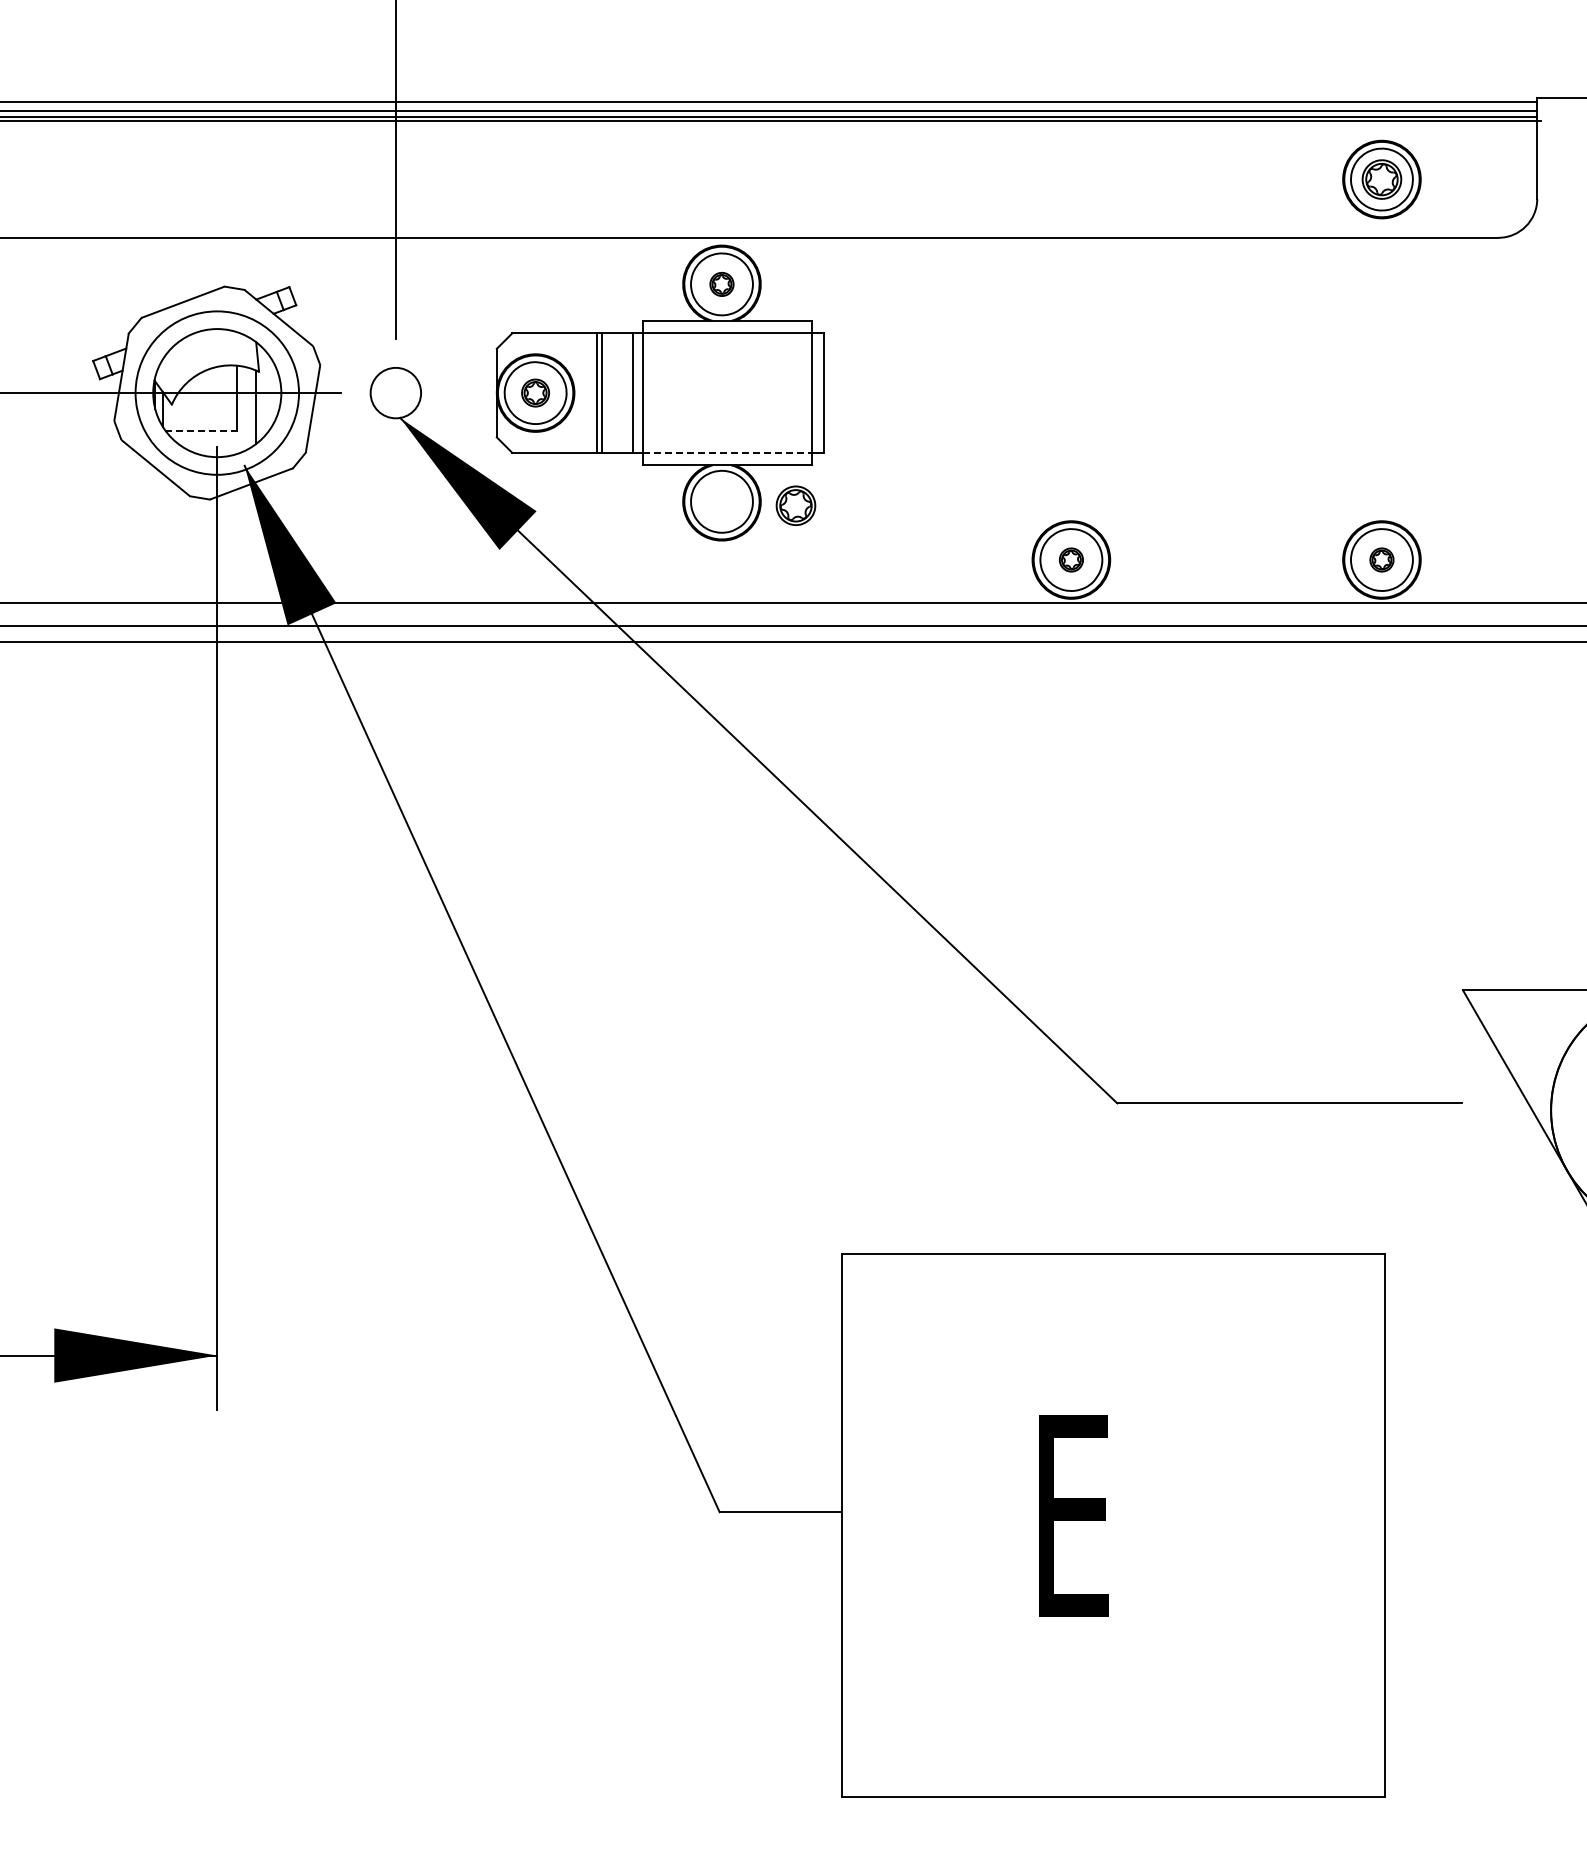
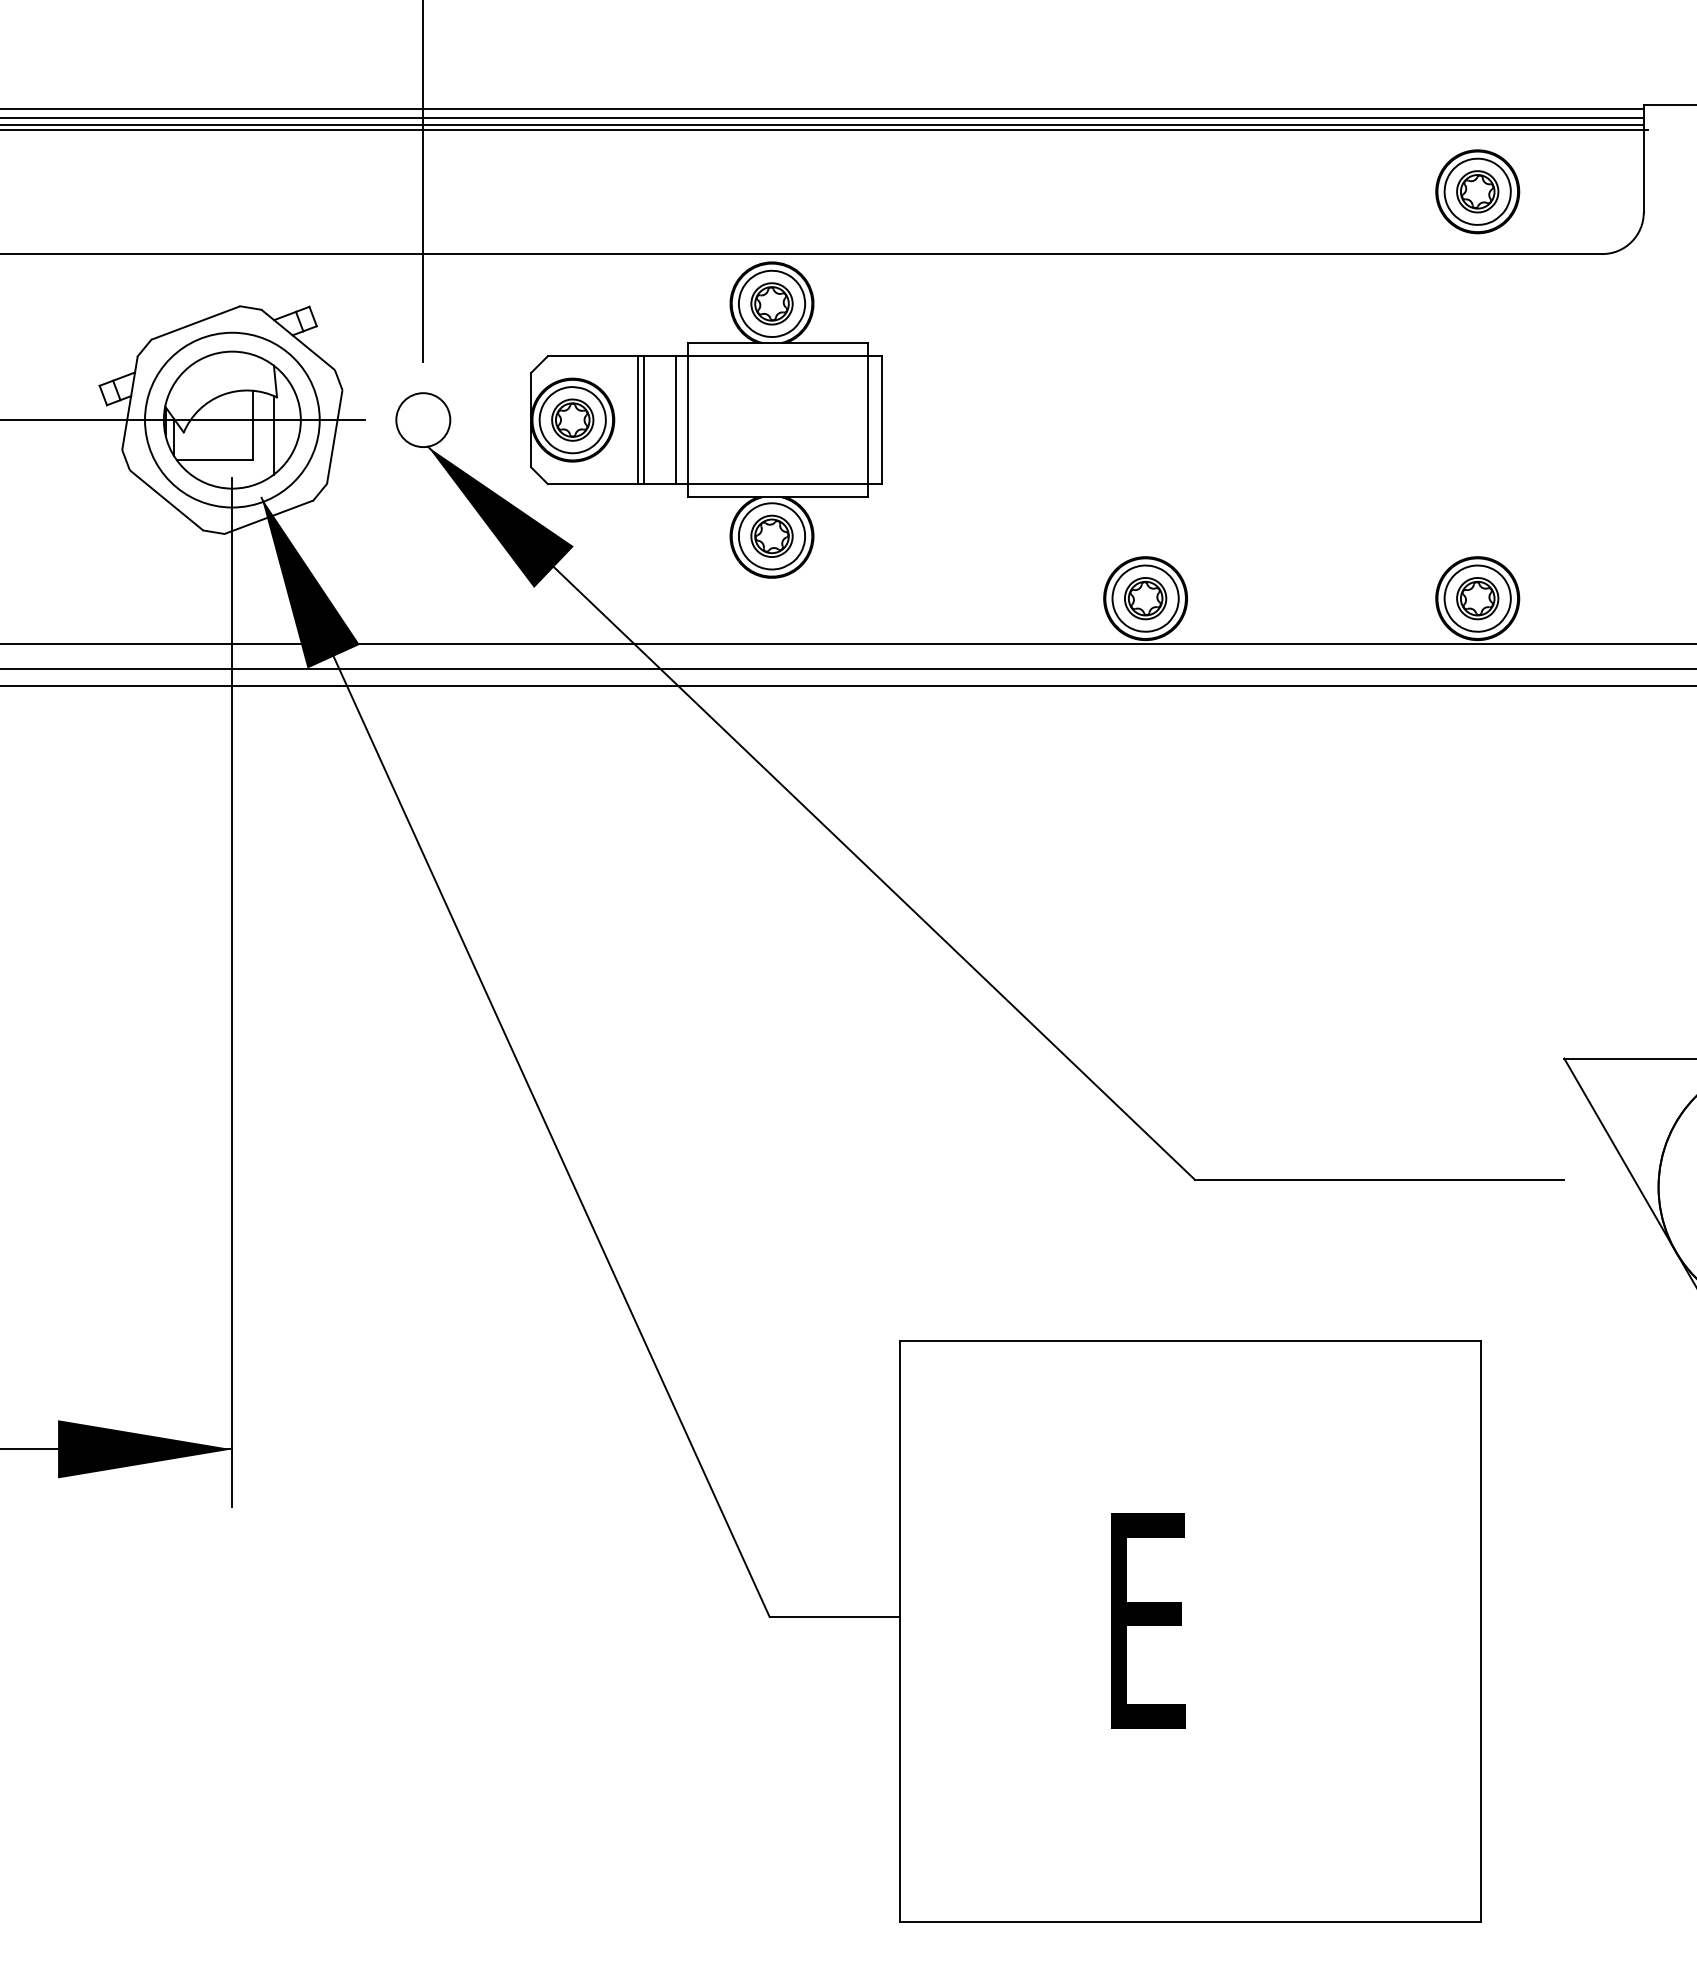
part: (721, 284) -> (771, 304), size x1.67
part: (535, 392) -> (572, 419), size x1.43
line: (201, 430) -> (215, 460), dashed -> solid
line: (728, 452) -> (778, 483), dashed -> solid
part: (795, 505) -> (771, 536), moved
part: (1071, 559) -> (1145, 598), size x1.67
part: (1381, 559) -> (1477, 598), size x1.67

